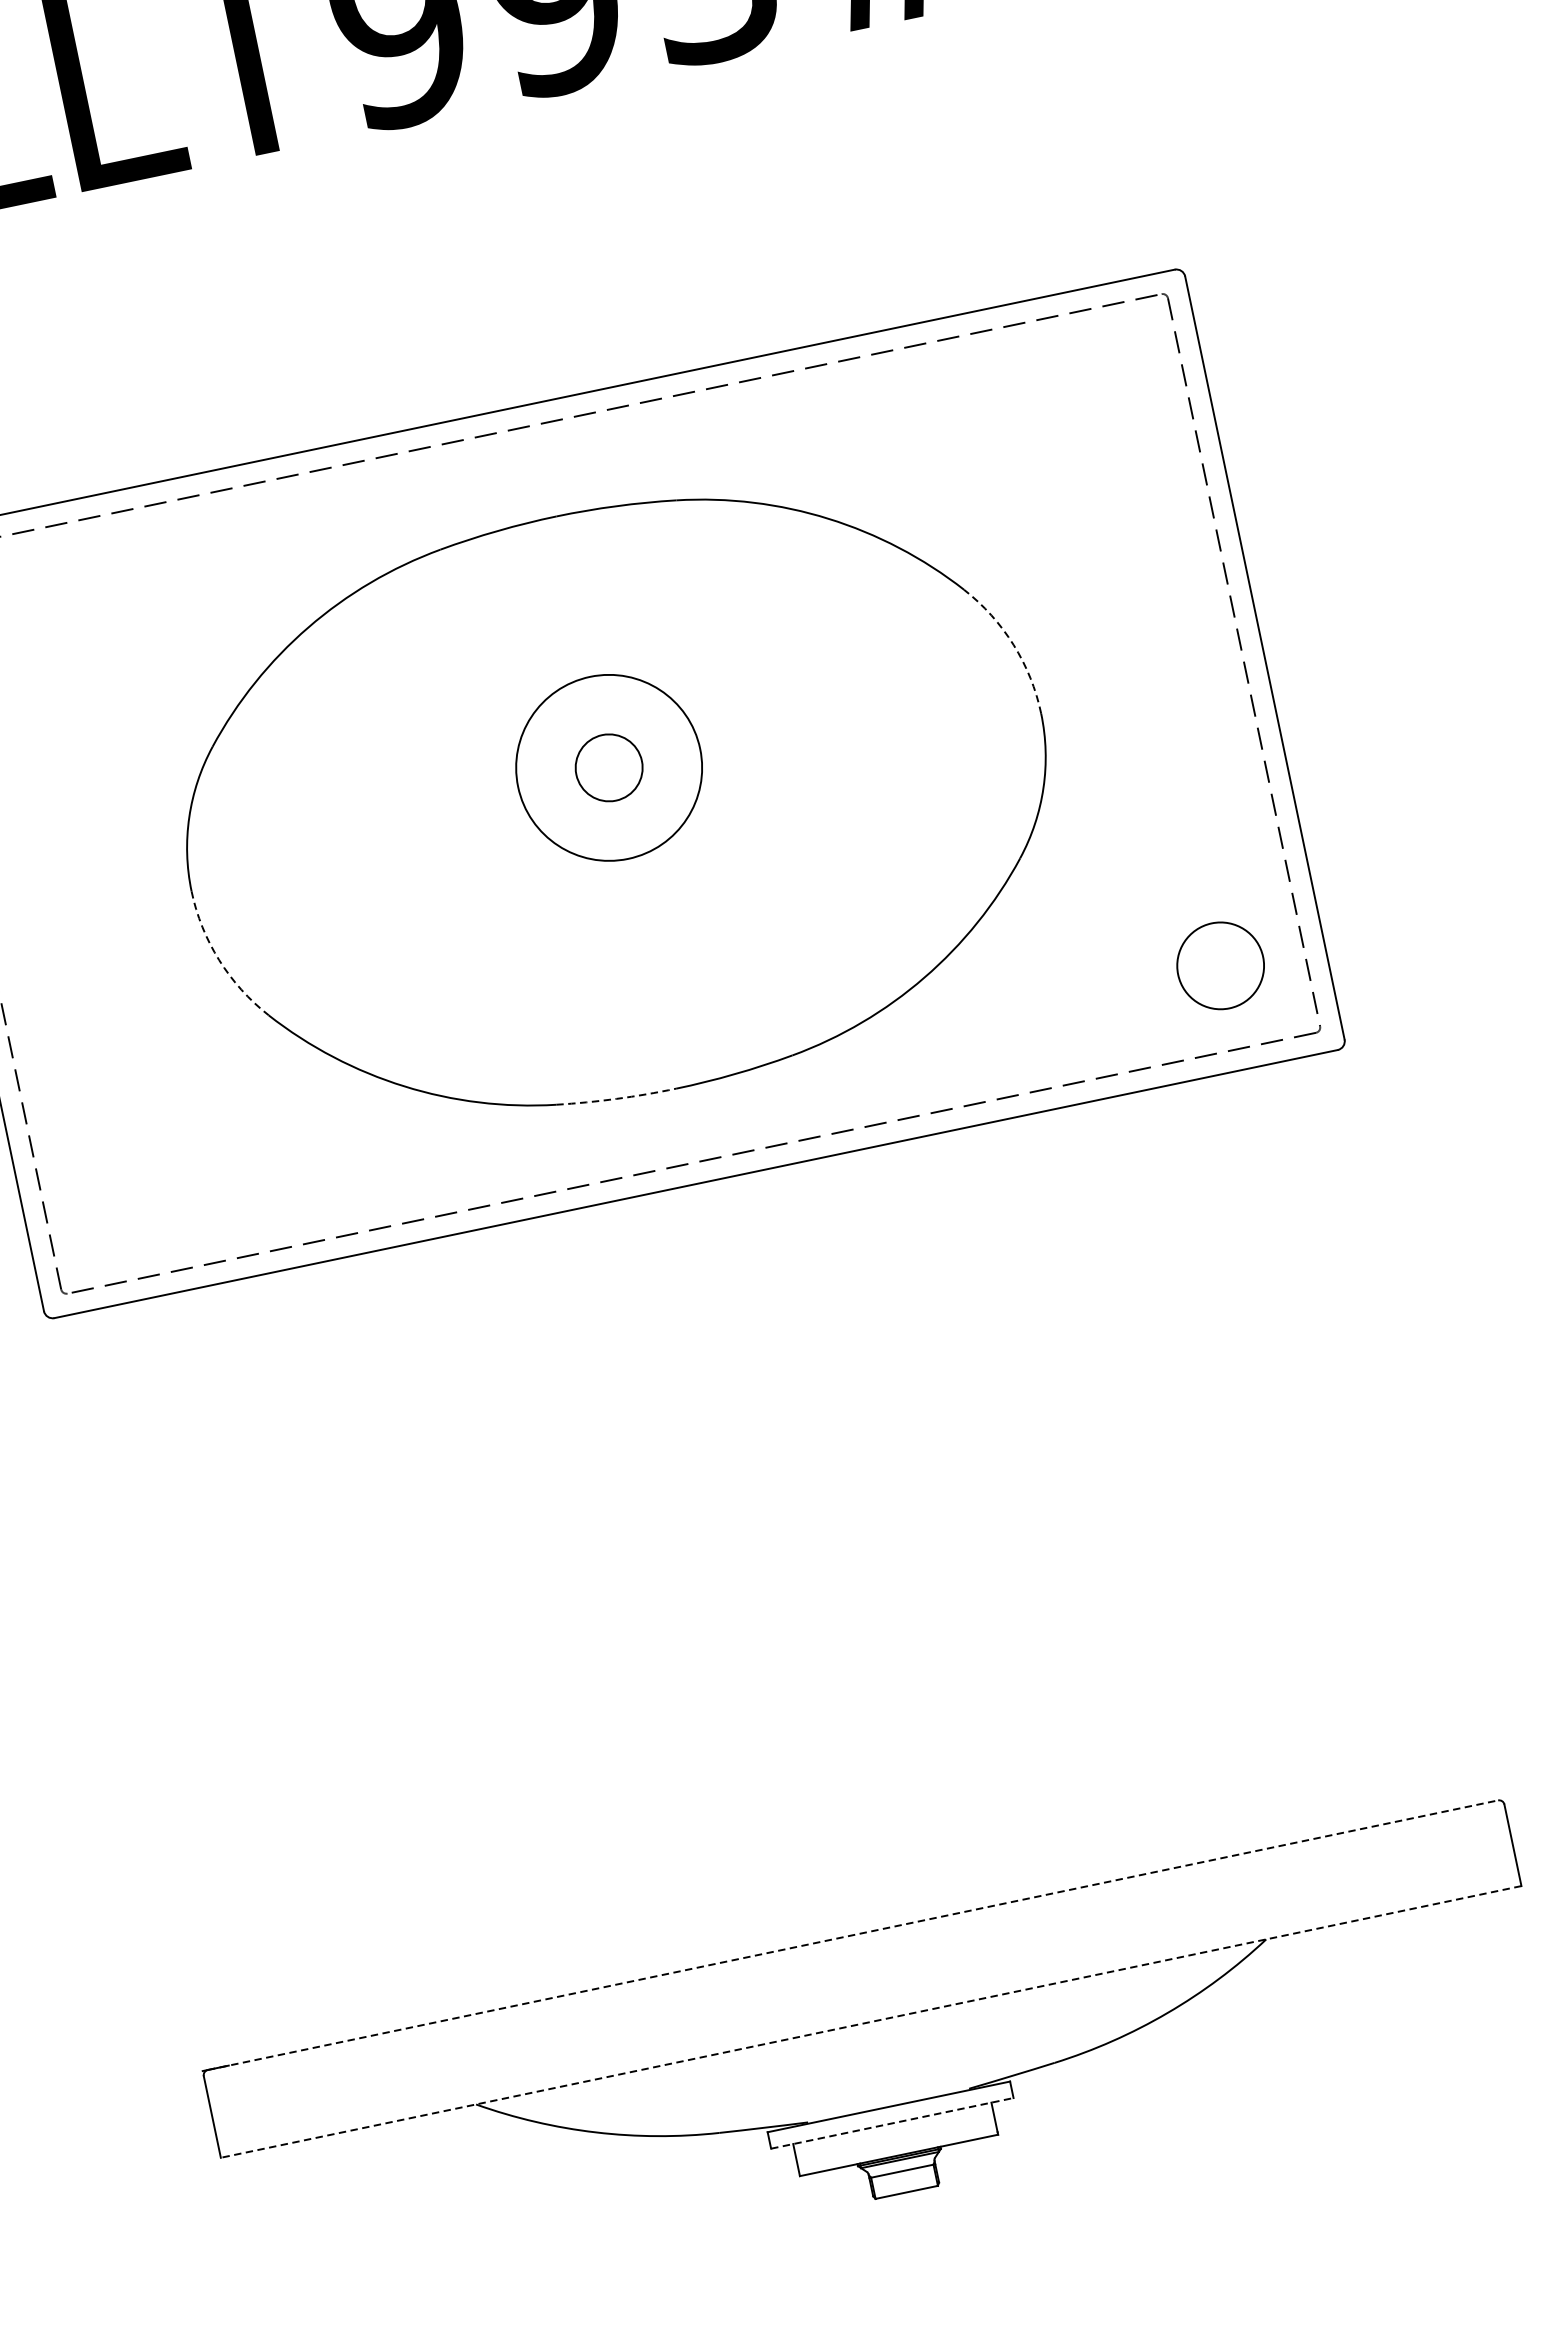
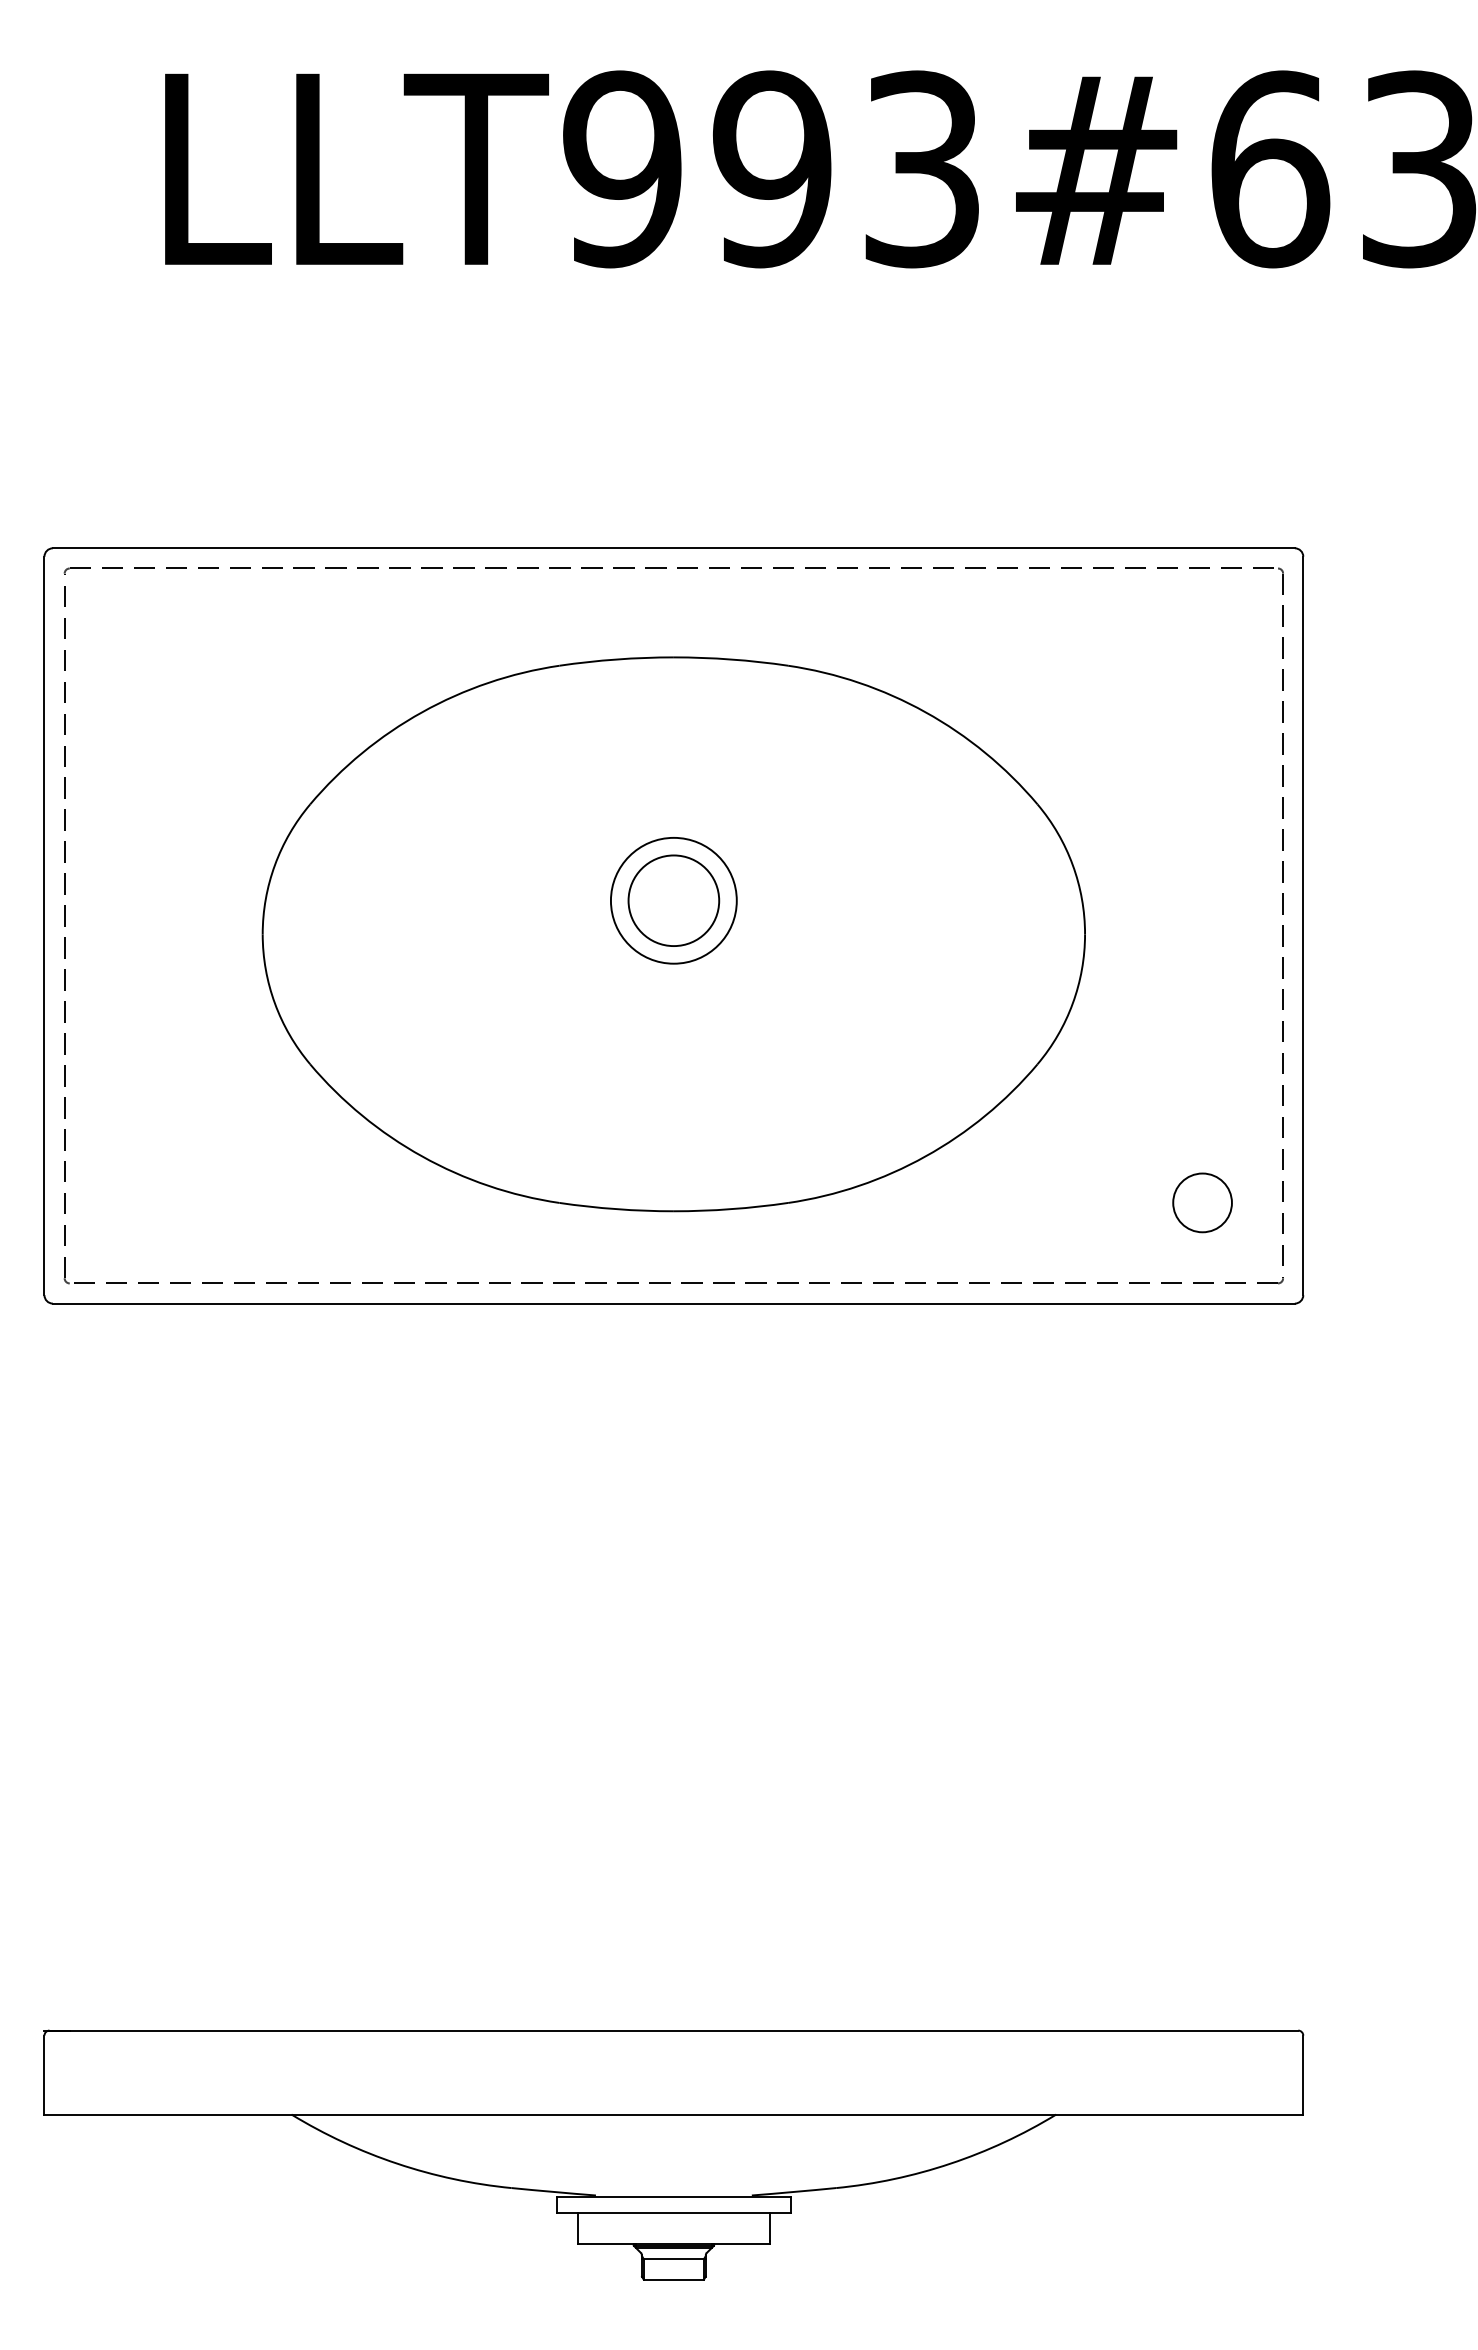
arc: (1013, 645) -> (1072, 865), dashed -> solid
circle: (608, 767) -> (673, 900), size x0.71
circle: (608, 767) -> (673, 900), size x1.43
arc: (218, 960) -> (274, 1003), dashed -> solid
circle: (1220, 965) -> (1202, 1202), size x0.71
arc: (616, 1099) -> (616, 1209), dashed -> solid
line: (853, 1934) -> (674, 2030), dashed -> solid
line: (870, 2021) -> (673, 2114), dashed -> solid
line: (892, 2123) -> (674, 2212), dashed -> solid

